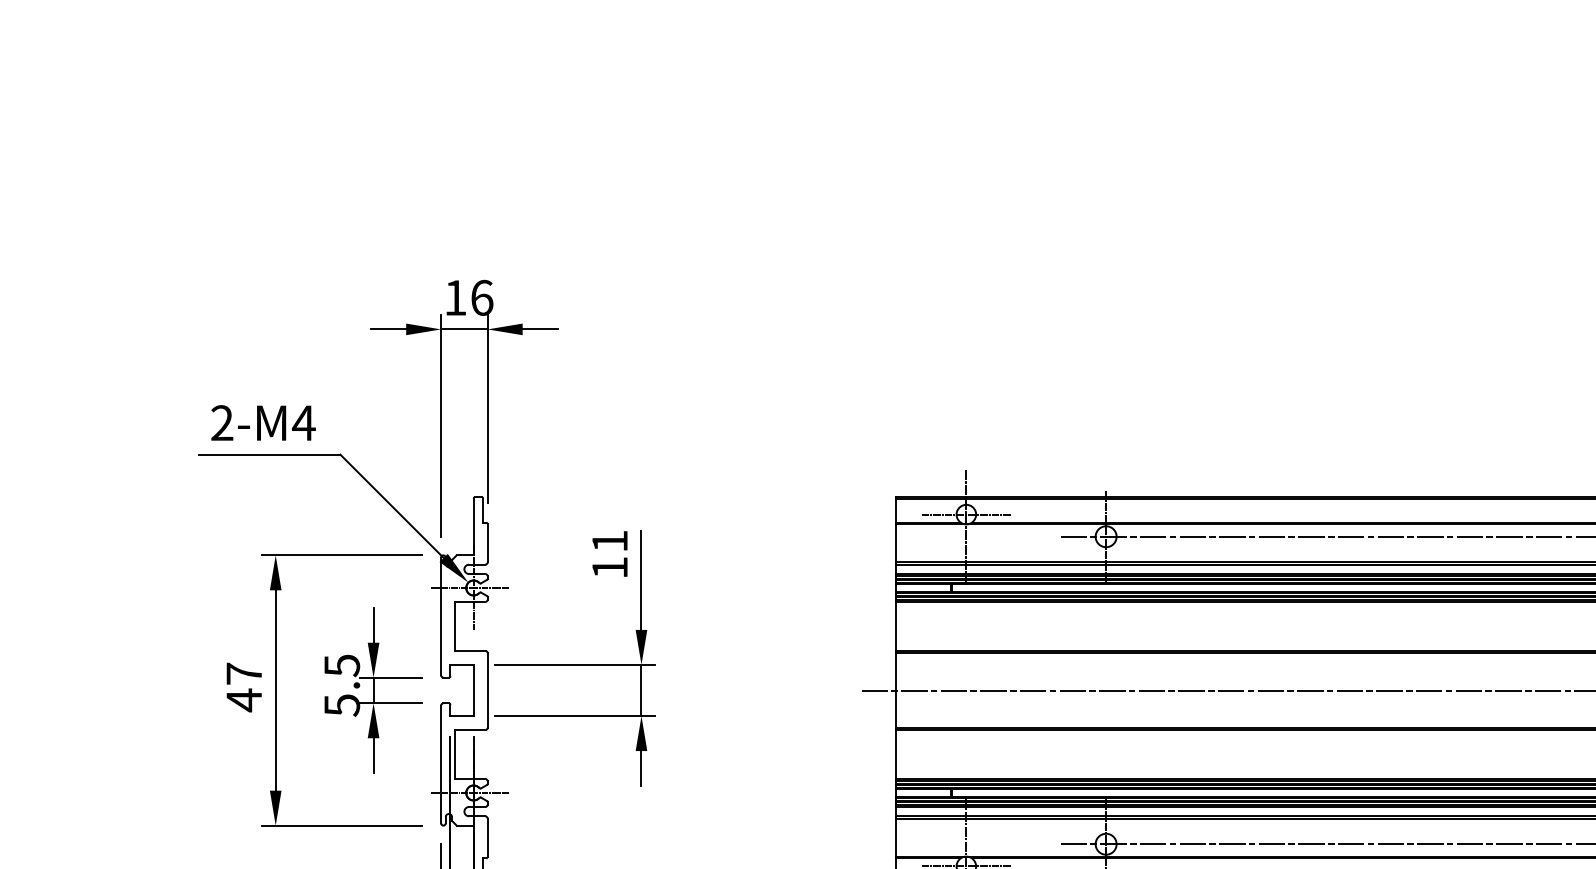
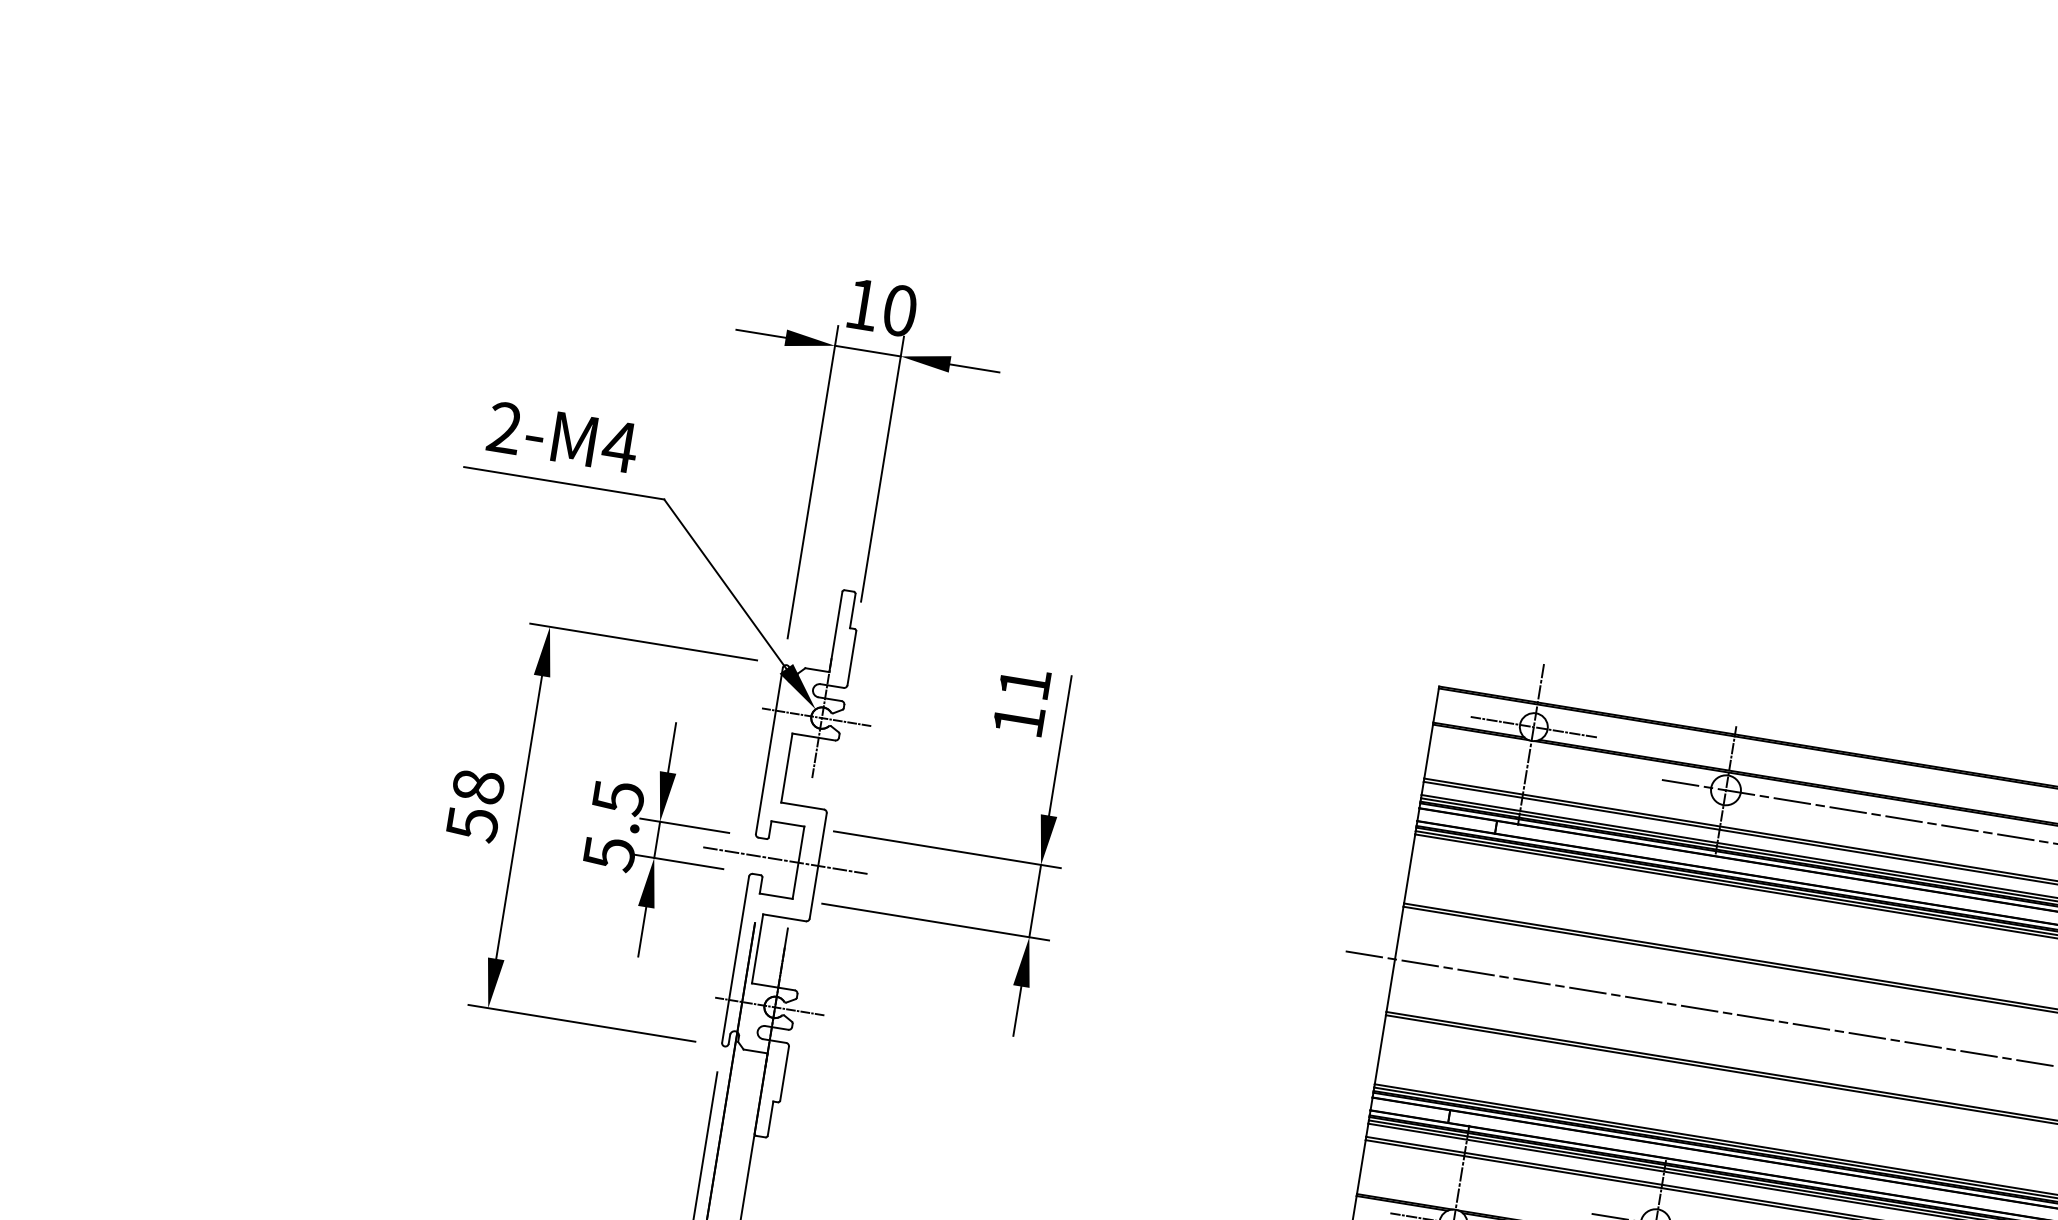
text: (482, 297) -> (900, 310), 16 -> 10
text: (244, 687) -> (475, 806), 47 -> 58
line: (464, 690) -> (785, 860), added

